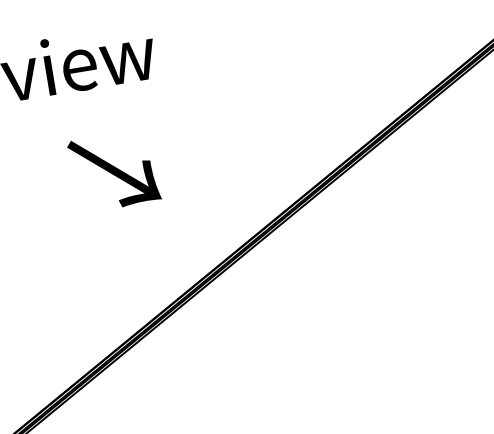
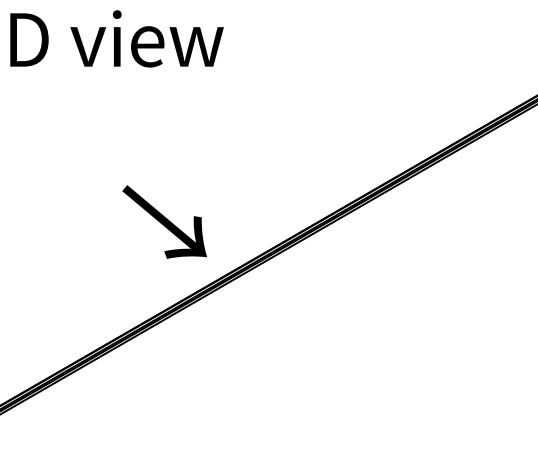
text: (113, 170) -> (164, 221), moved

